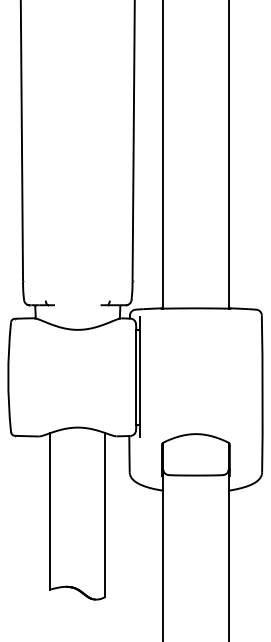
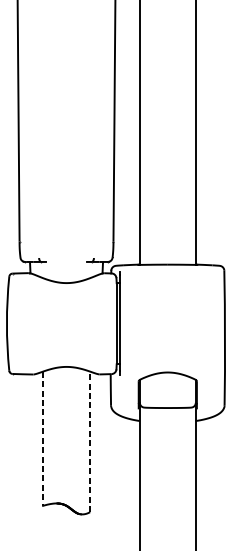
line: (50, 511) -> (43, 438), solid -> dashed
line: (105, 515) -> (90, 442), solid -> dashed

